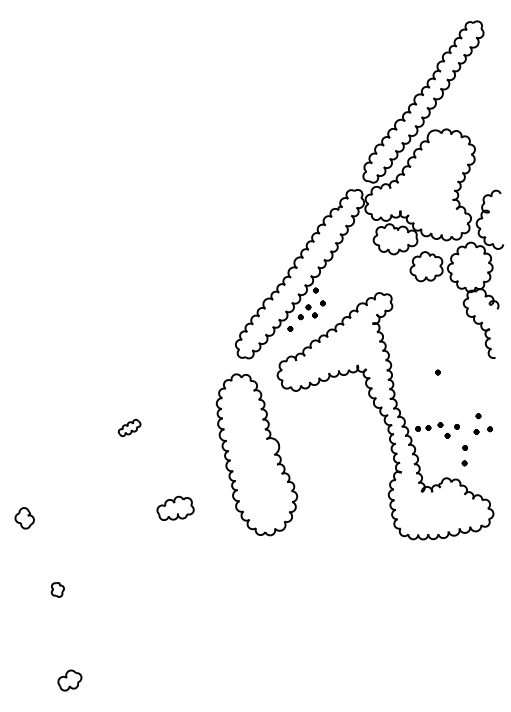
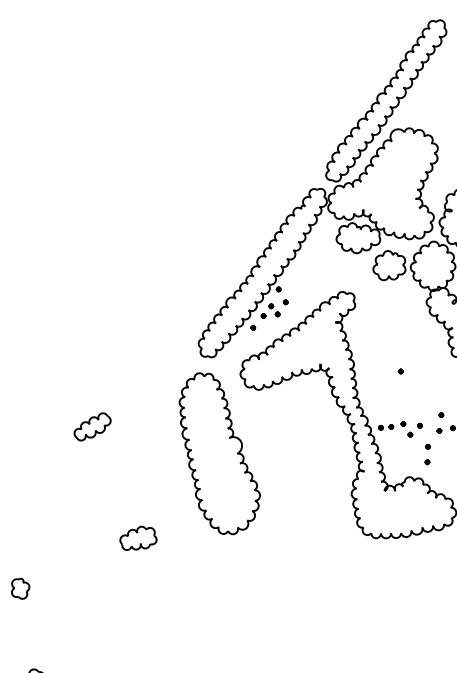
part: (129, 427) -> (92, 426), size x1.67
part: (175, 507) -> (138, 537), moved
part: (57, 589) -> (20, 588), size x1.43

